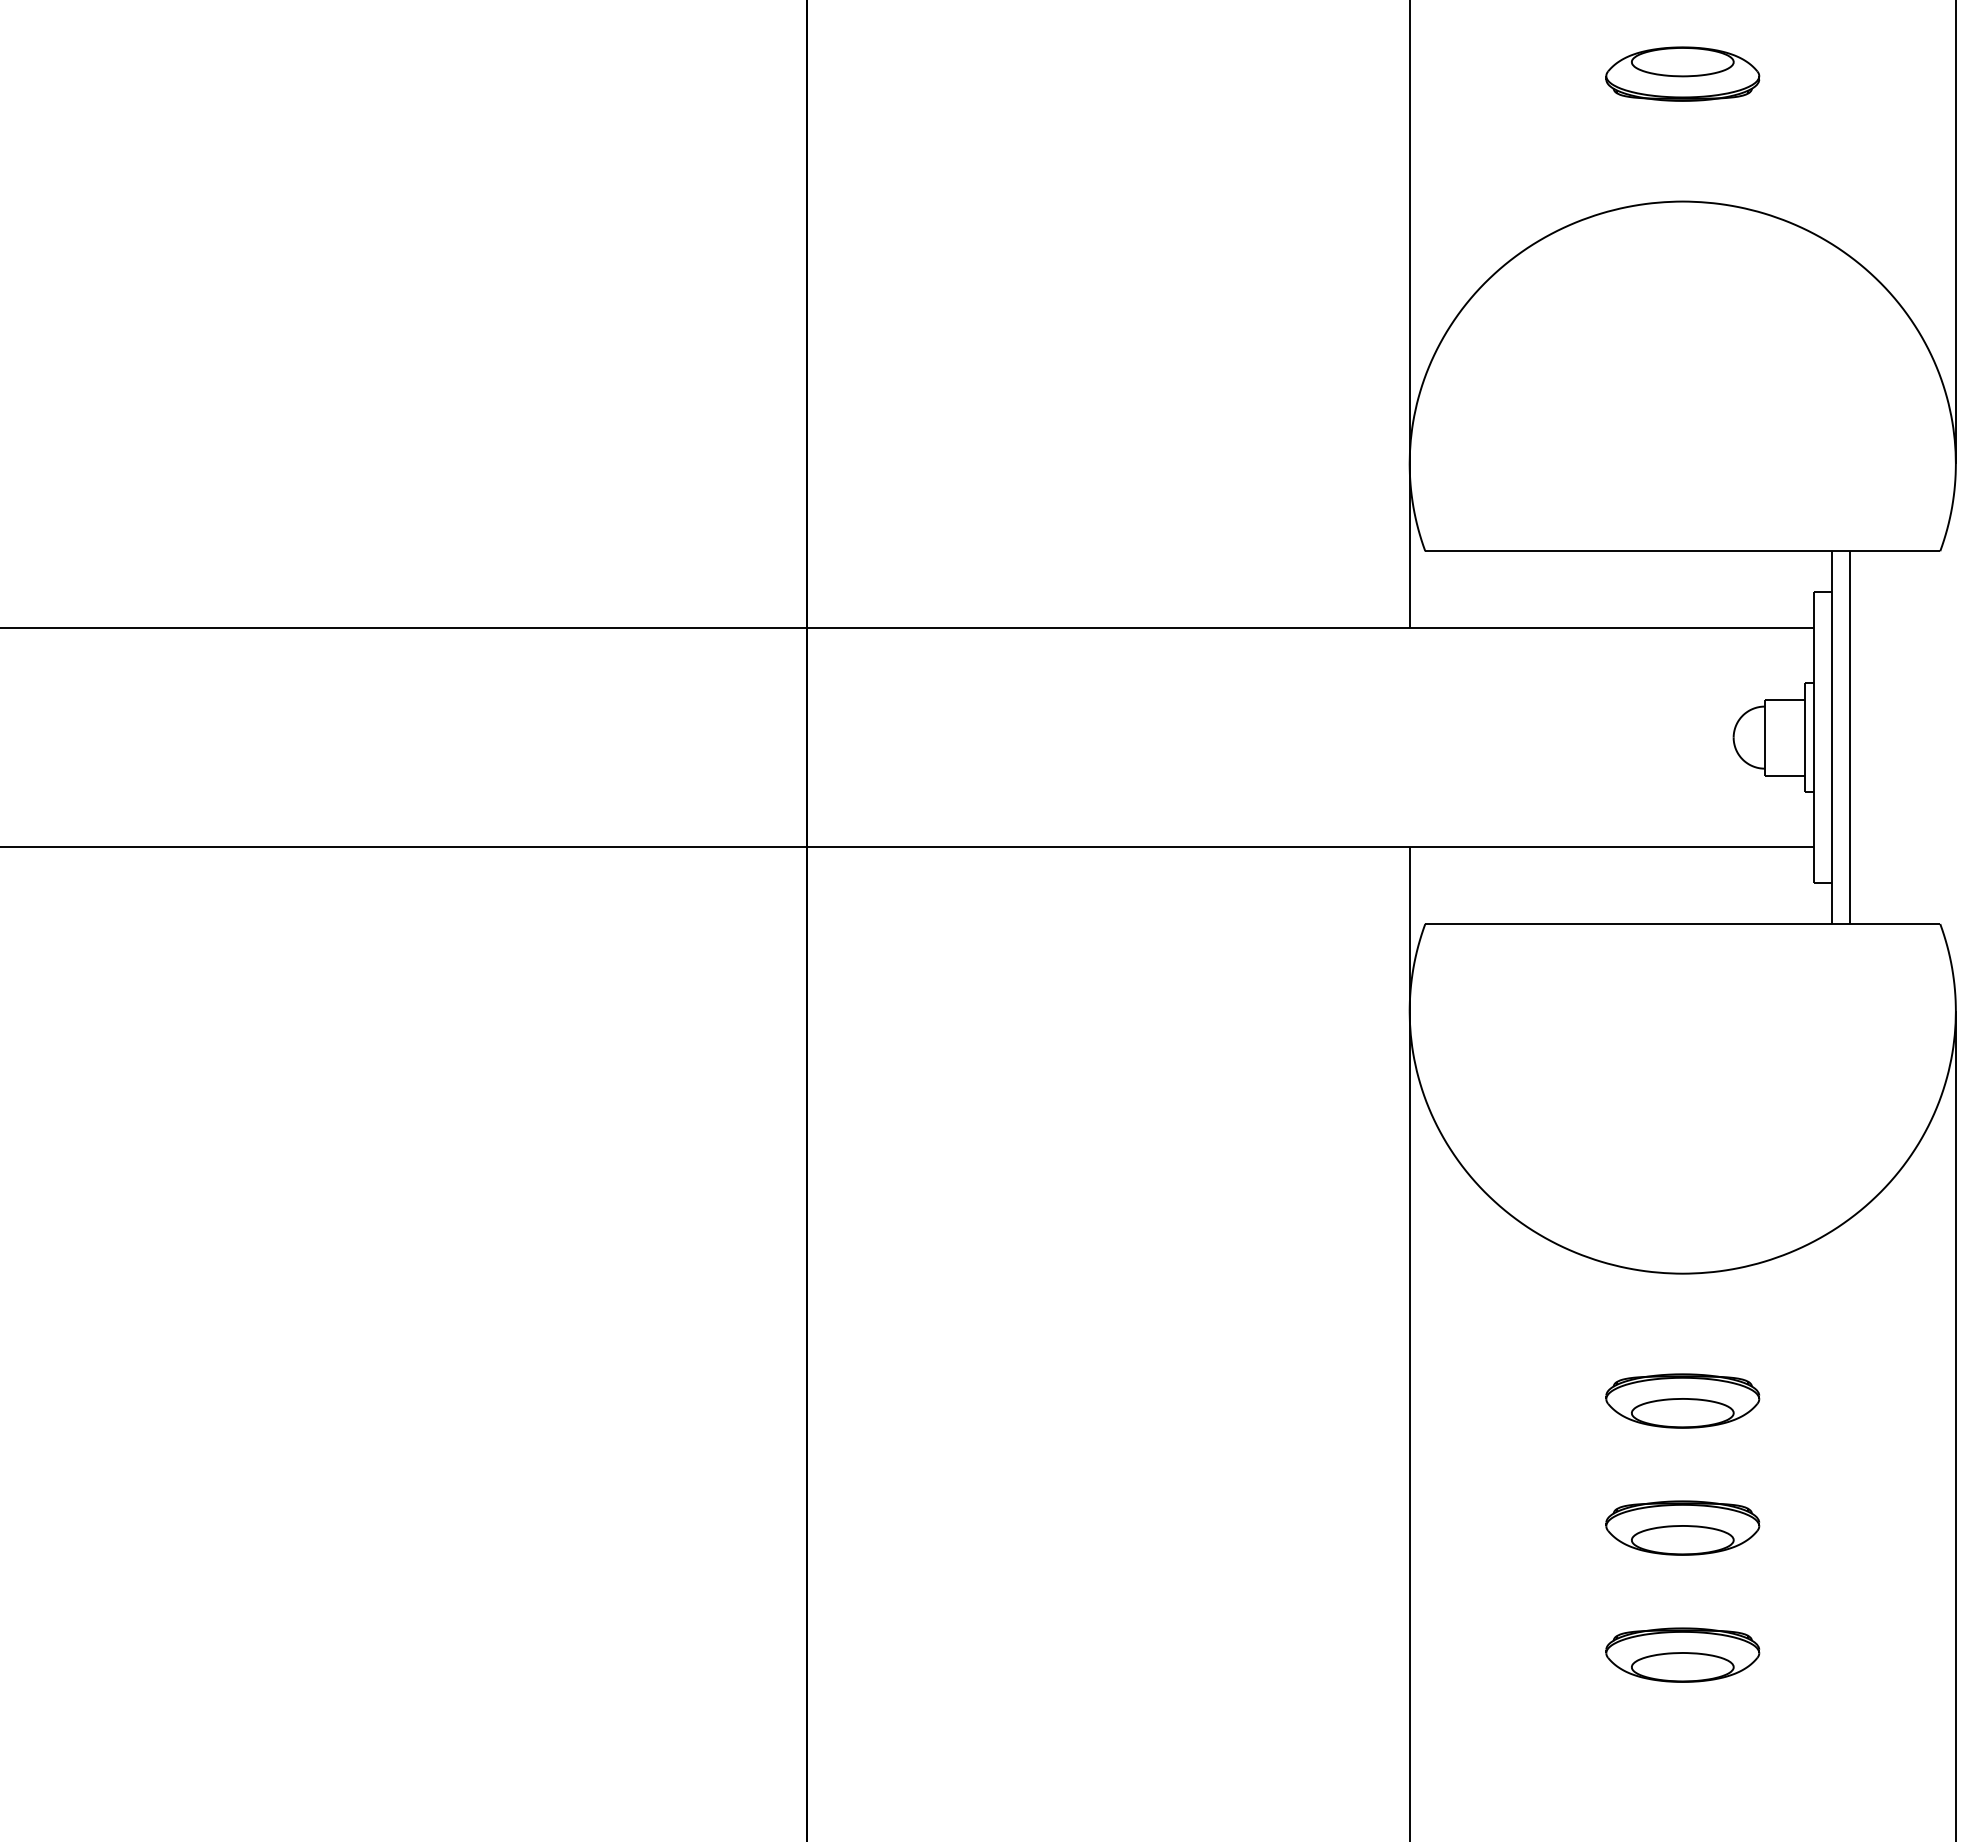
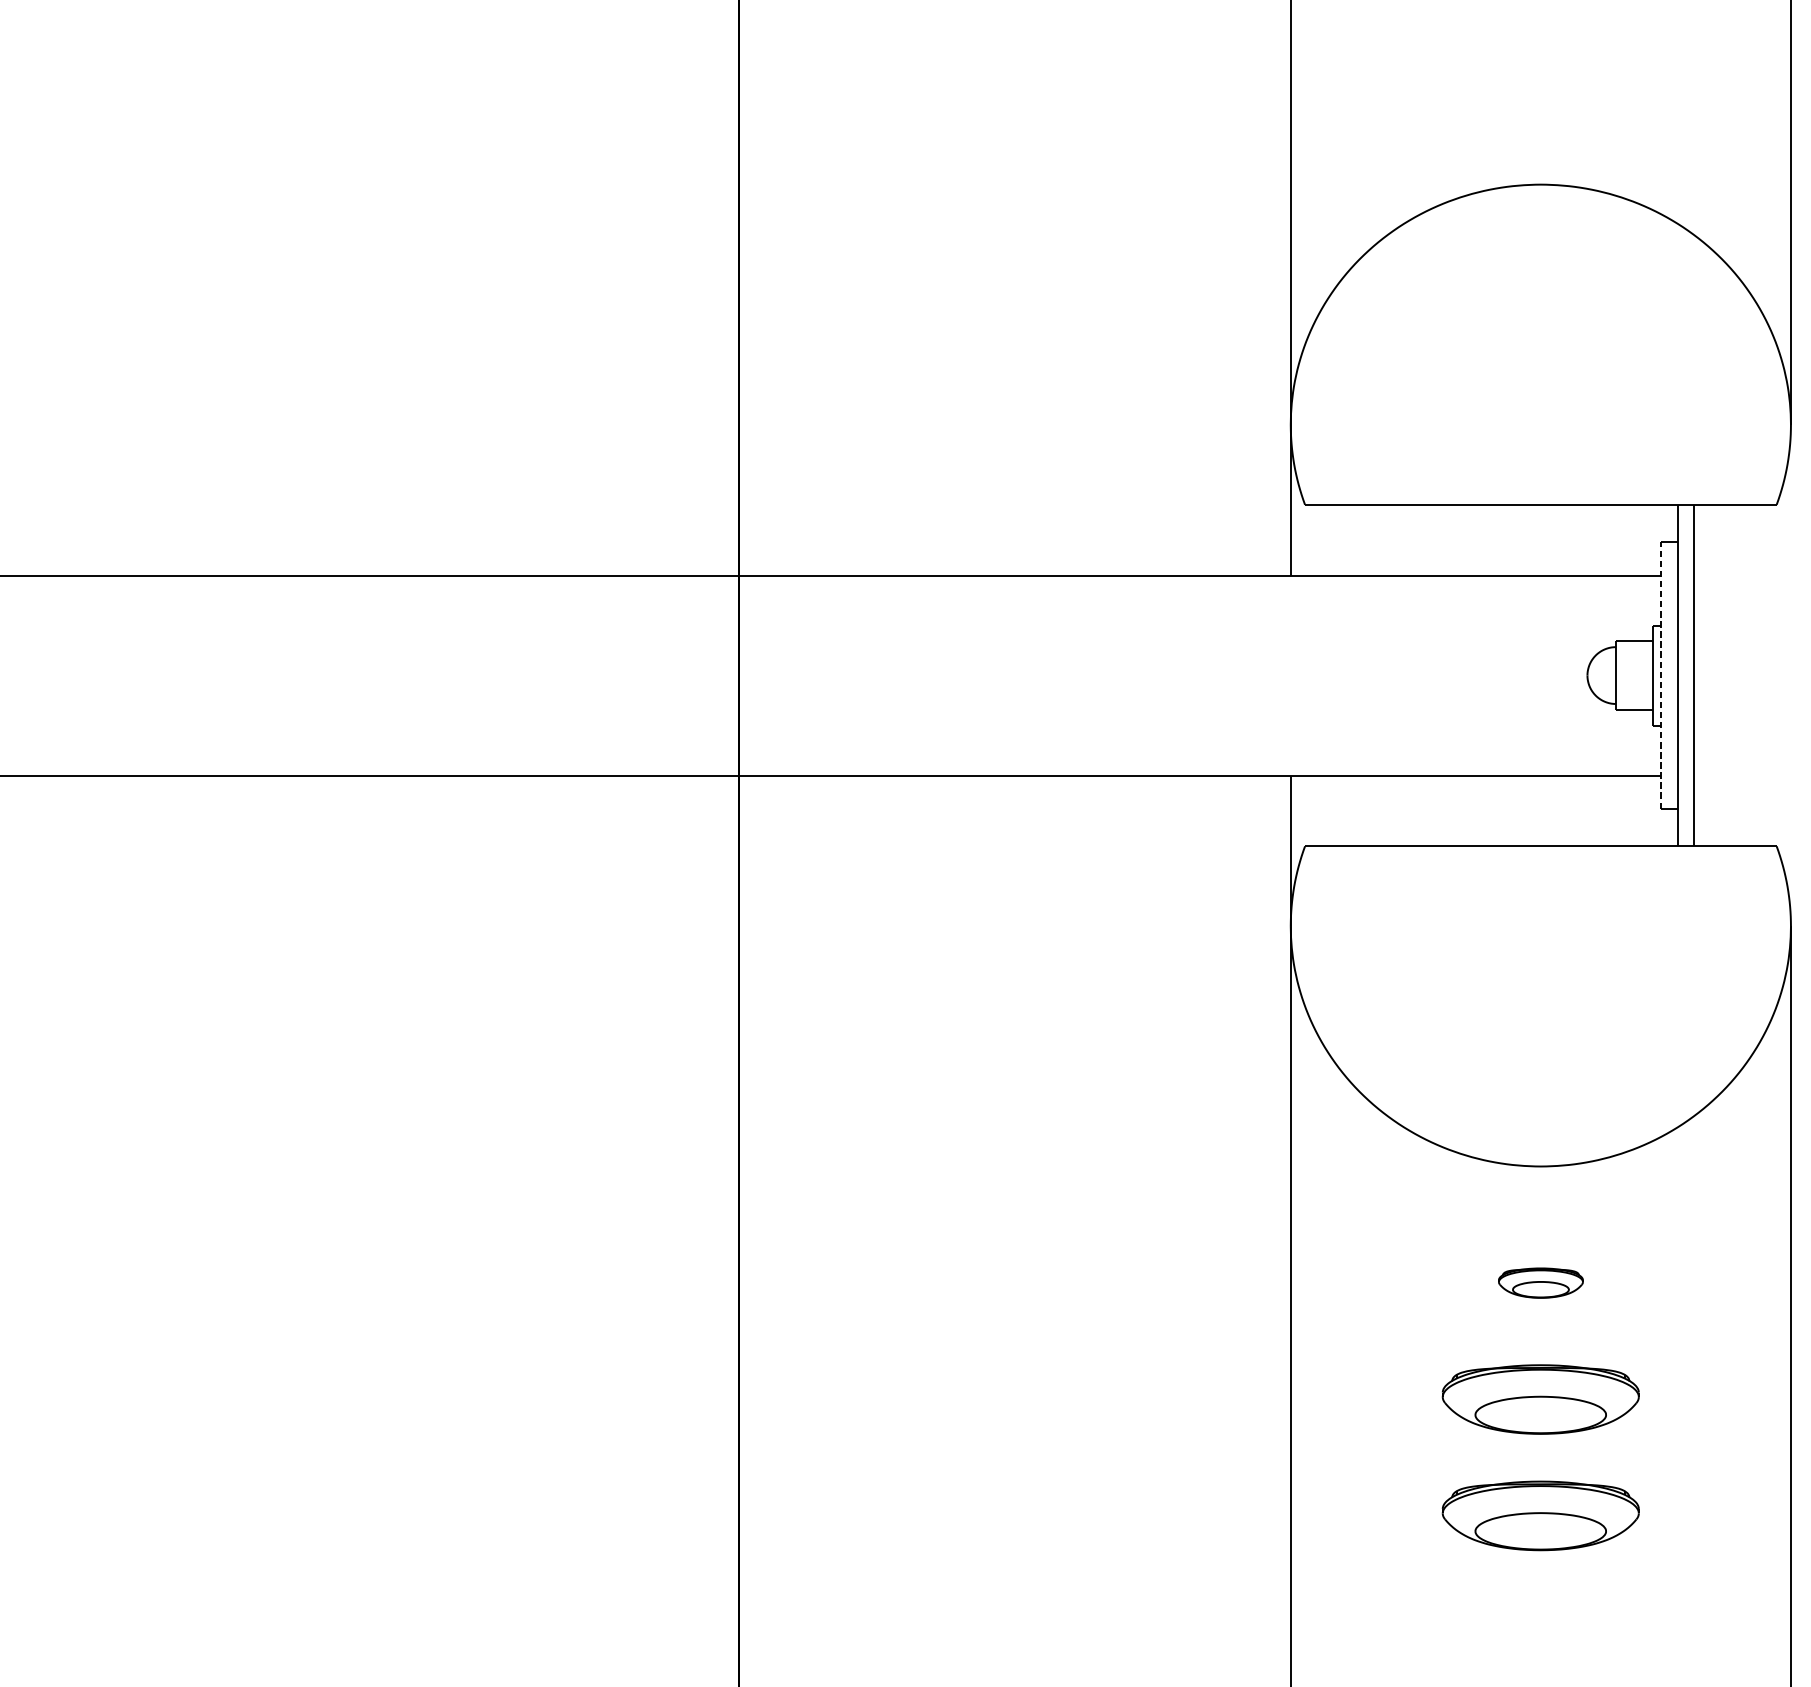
part: (1682, 73) -> (1540, 67), removed
line: (1813, 737) -> (1660, 675), solid -> dashed
part: (1682, 1400) -> (1540, 1282), size x0.6
part: (1682, 1527) -> (1540, 1398), size x1.4
part: (1682, 1654) -> (1540, 1515), size x1.4

